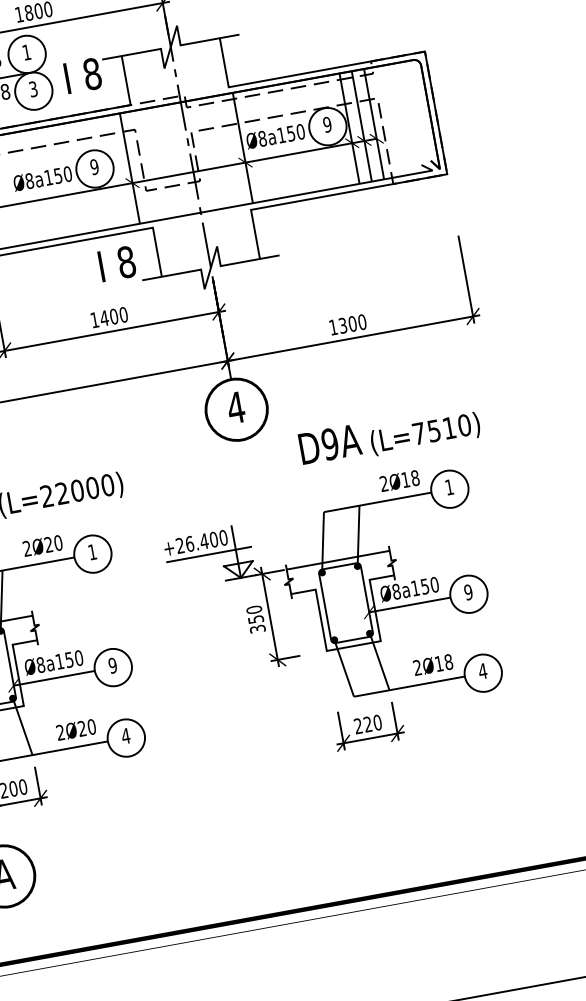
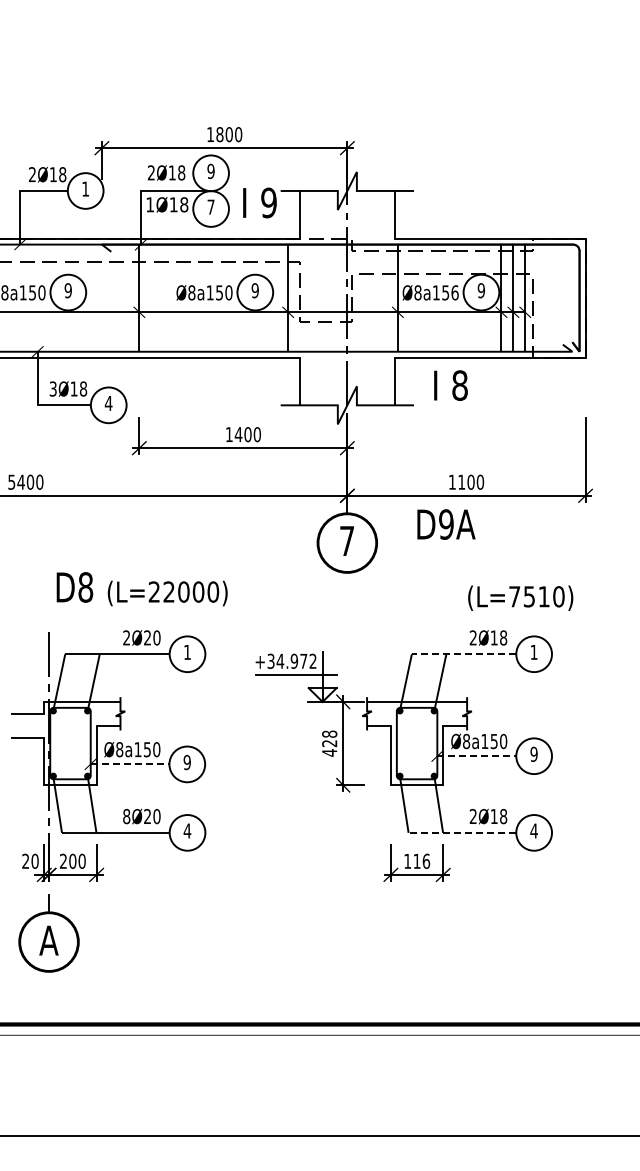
text: (26, 52) -> (210, 171), 1 -> 9
text: (91, 73) -> (268, 202), 8 -> 9
text: (32, 88) -> (210, 206), 3 -> 7
text: (300, 131) -> (454, 292), Ø8a150 -> Ø8a156
text: (116, 263) -> (450, 385), moved
text: (342, 324) -> (461, 481), 1300 -> 1100
text: (235, 407) -> (346, 540), 4 -> 7
text: (330, 444) -> (446, 524), moved
line: (377, 502) -> (463, 654), solid -> dashed
text: (201, 541) -> (291, 660), +26.400 -> +34.972
line: (410, 605) -> (477, 756), solid -> dashed
text: (255, 619) -> (329, 743), 350 -> 428
line: (54, 678) -> (130, 764), solid -> dashed
line: (409, 686) -> (462, 832), solid -> dashed
text: (368, 723) -> (417, 860), 220 -> 116
text: (60, 732) -> (126, 816), 2Ø20 -> 8Ø20

